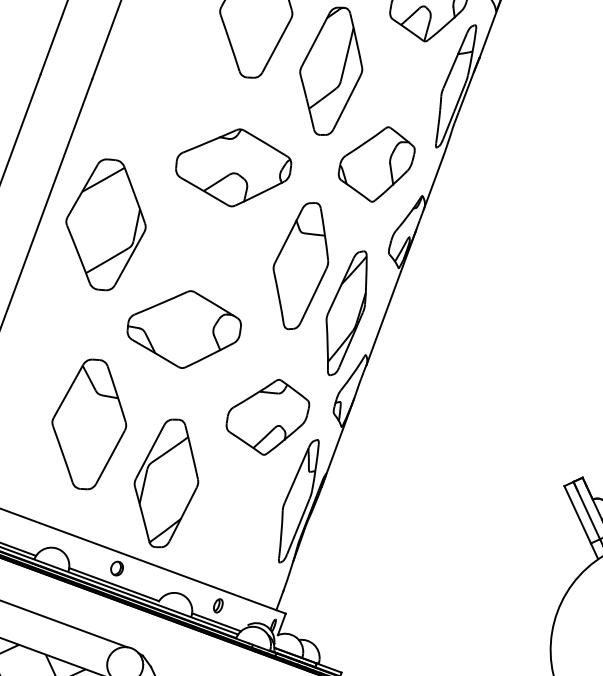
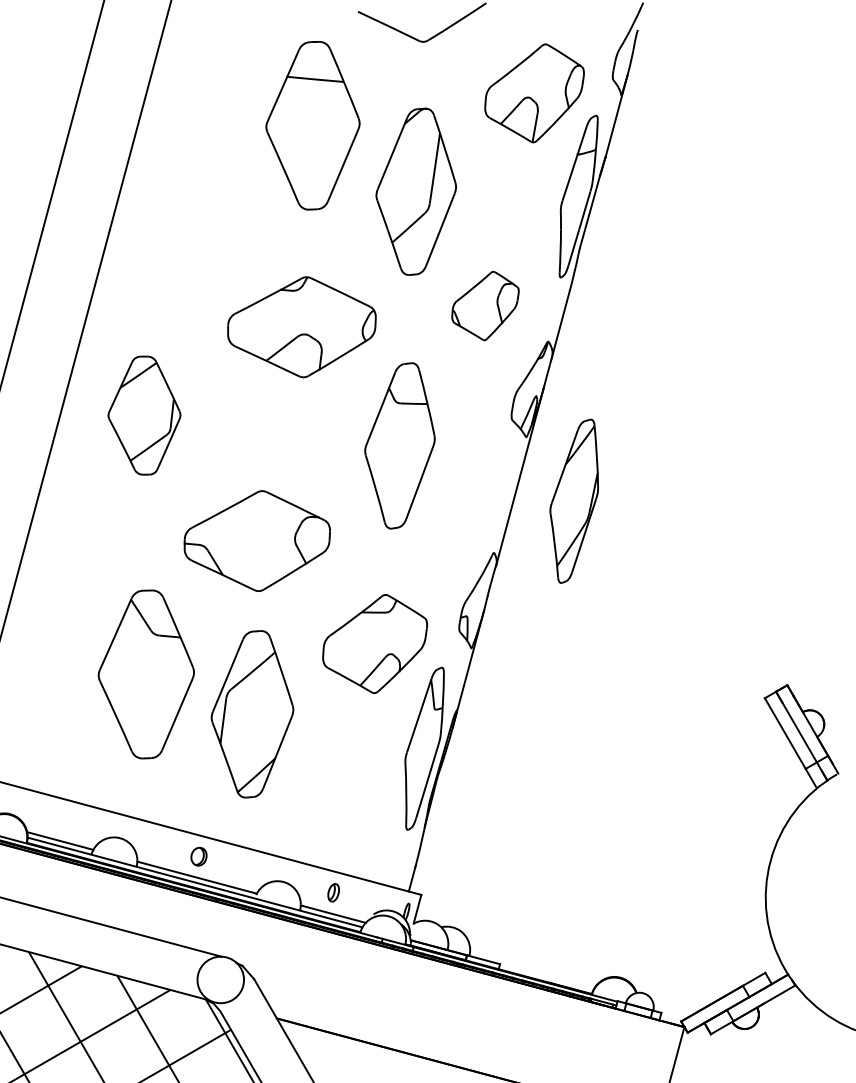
part: (376, 163) -> (485, 305), size x0.7
part: (106, 224) -> (144, 415), size x0.7
part: (345, 312) -> (573, 500), moved
part: (166, 483) -> (252, 714), moved

